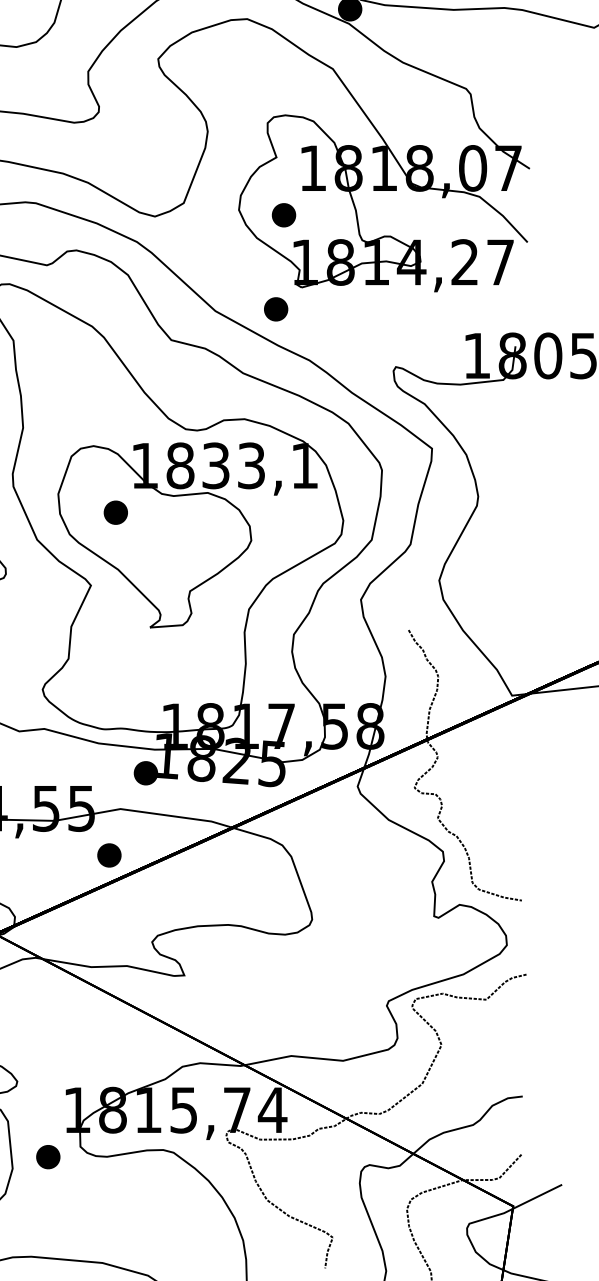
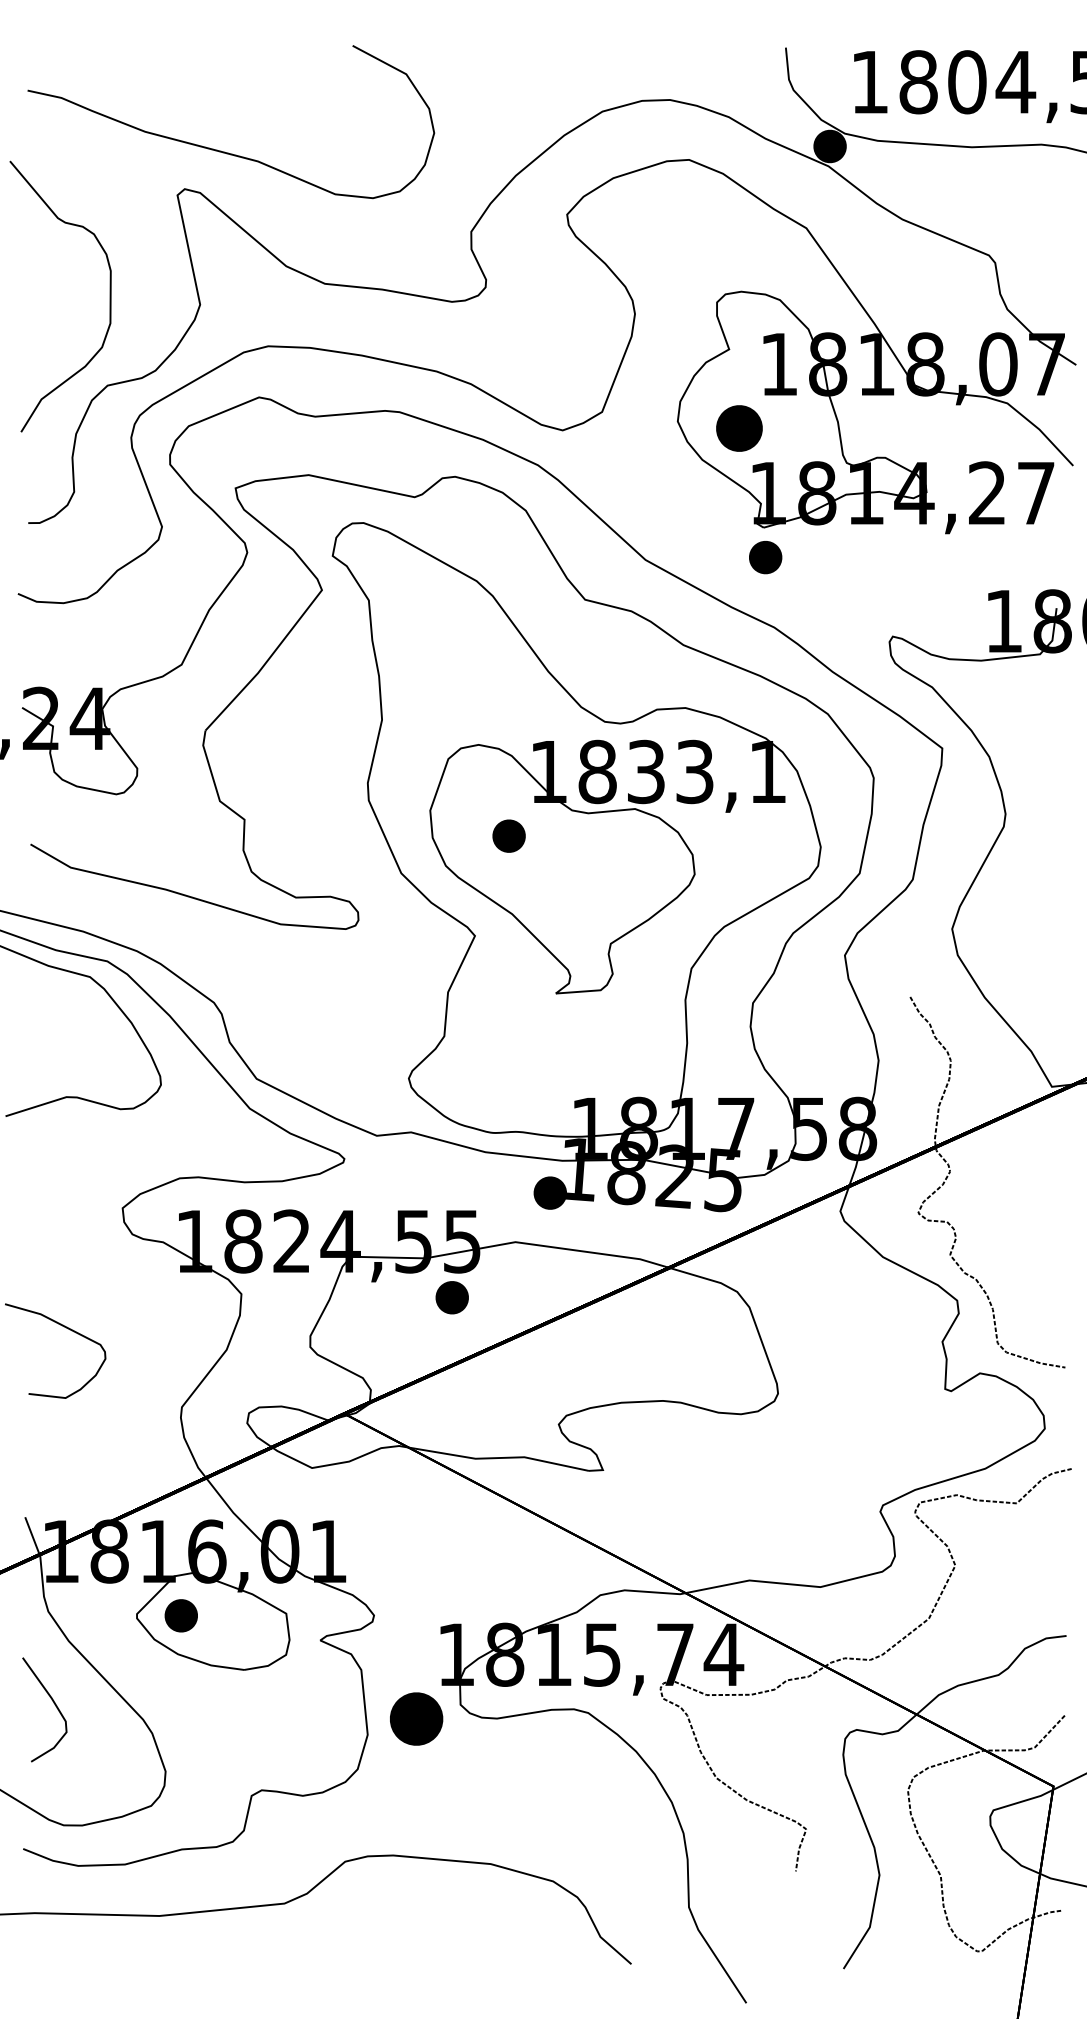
part: (284, 215) -> (739, 428), size x1.4
part: (276, 309) -> (765, 557), moved
part: (108, 855) -> (451, 1297), moved
part: (48, 1156) -> (416, 1718), size x1.6

